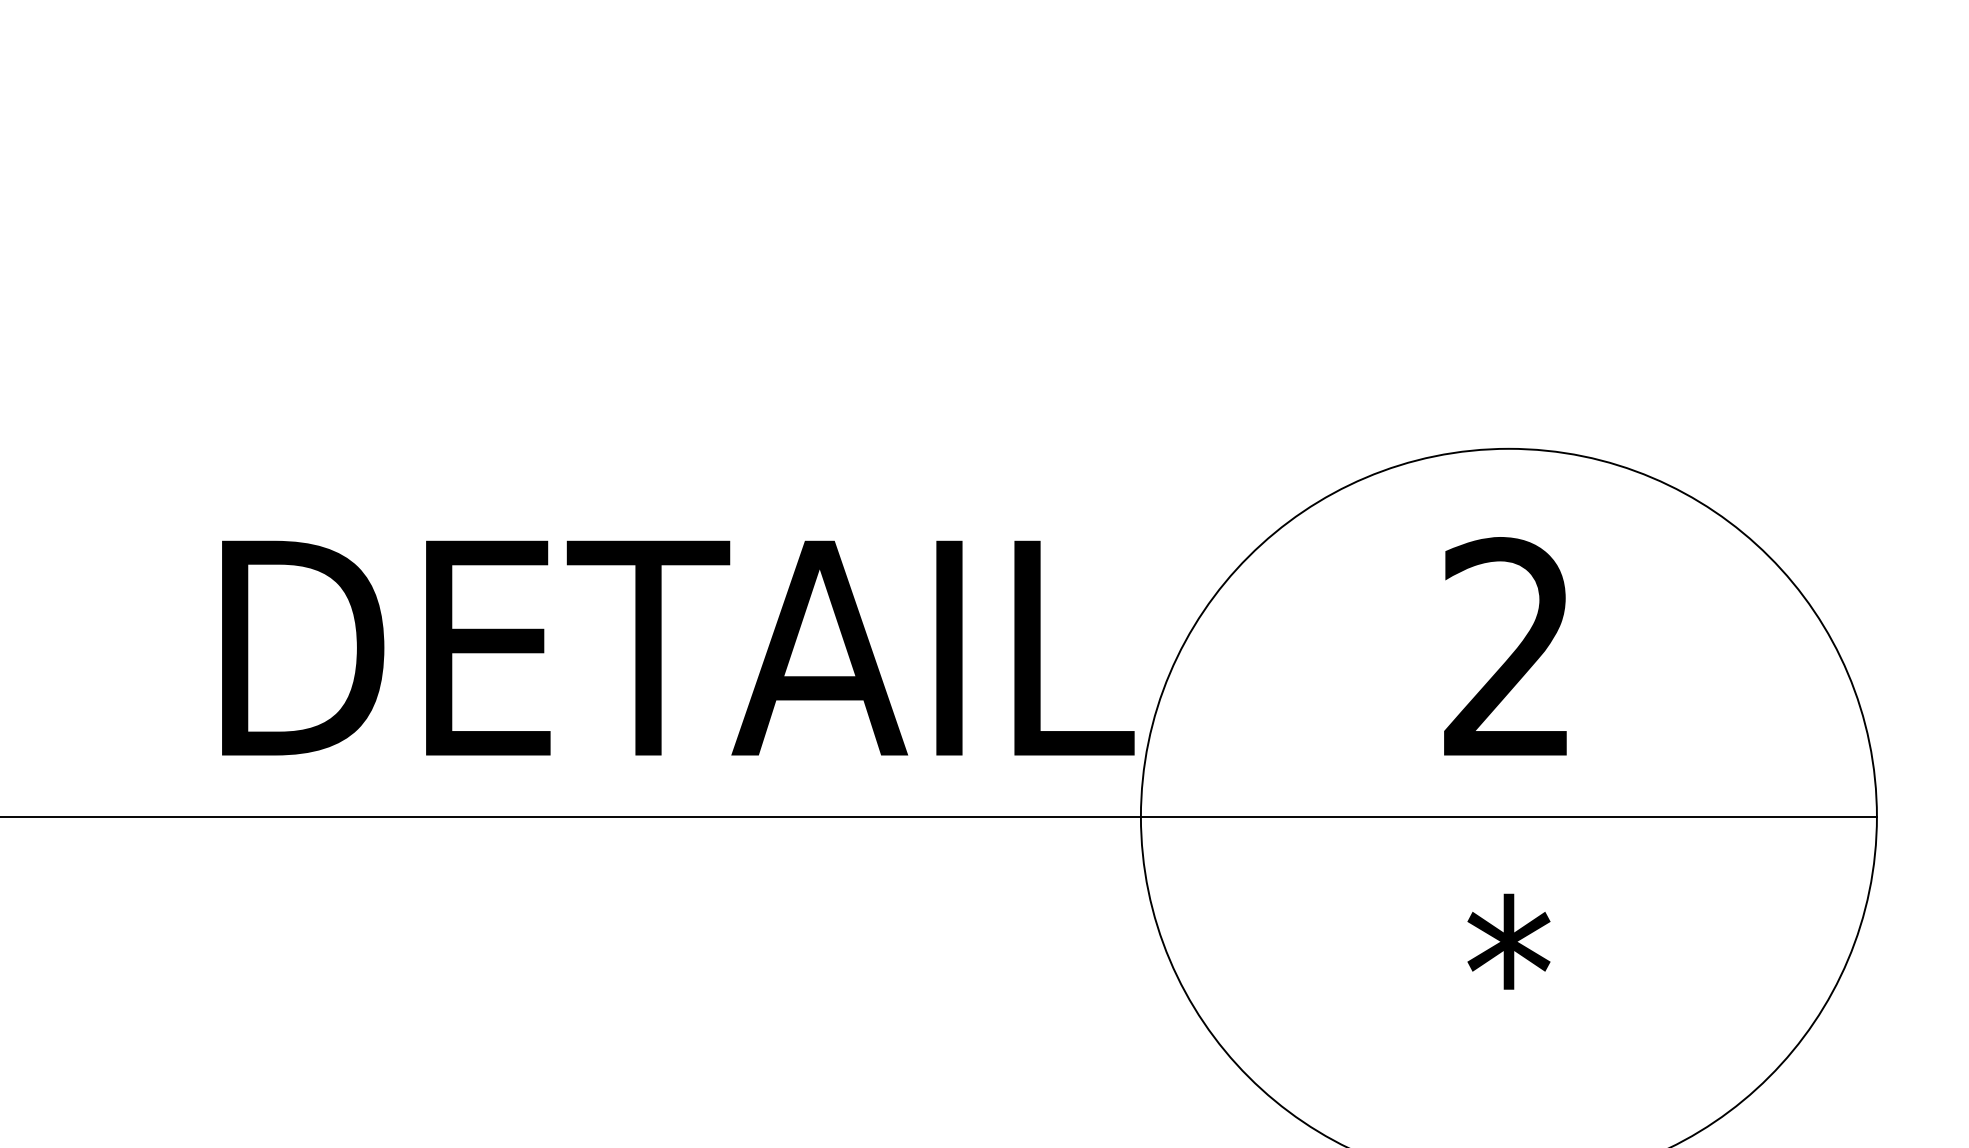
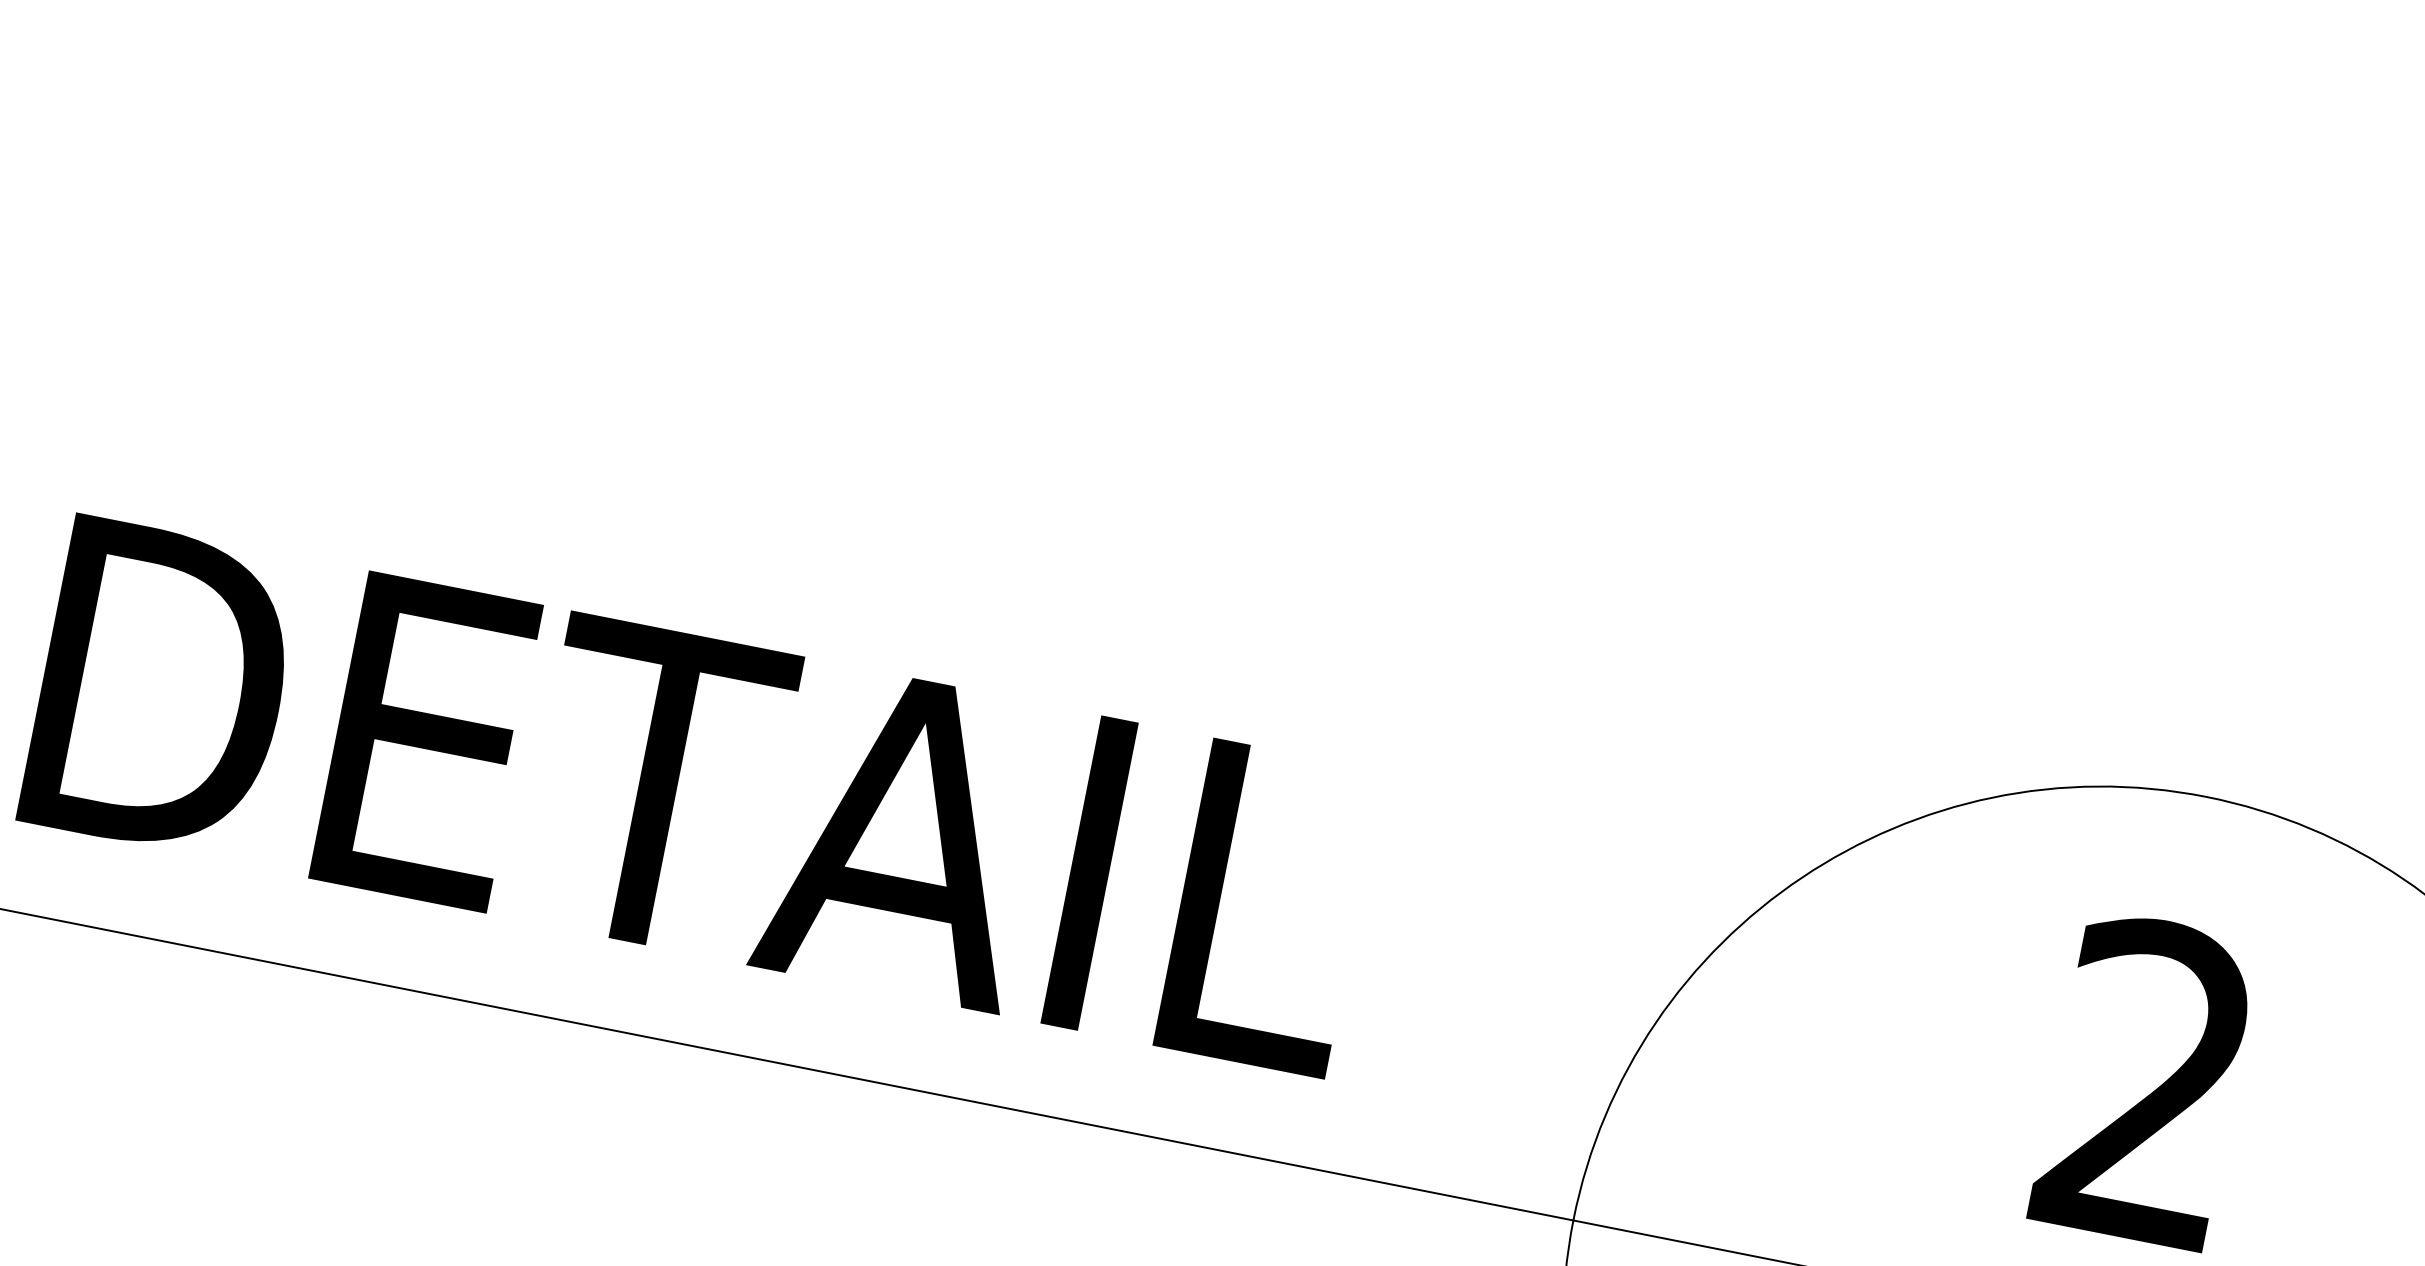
text: (678, 647) -> (700, 795), moved

